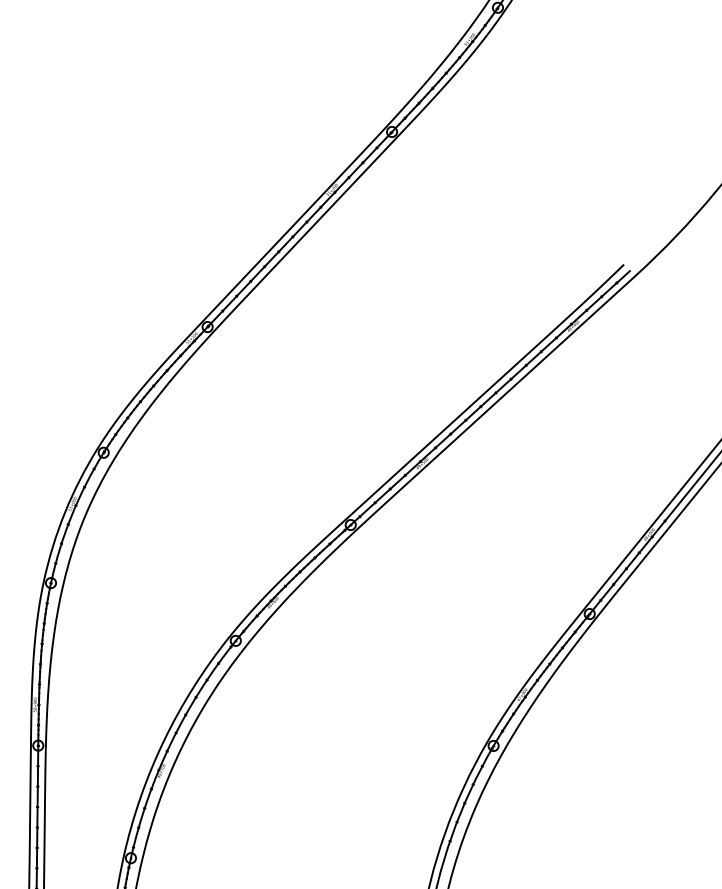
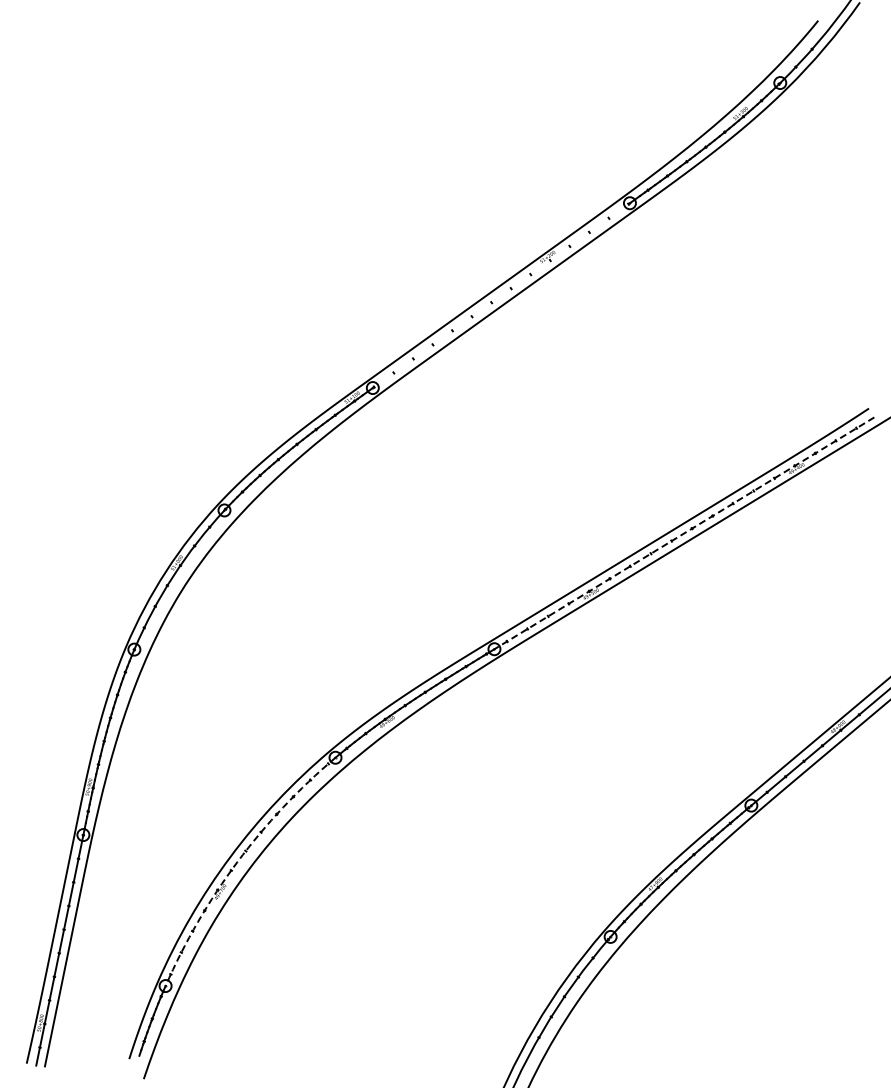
line: (299, 229) -> (500, 295), removed
line: (490, 398) -> (684, 533), solid -> dashed
arc: (171, 743) -> (237, 862), solid -> dashed

